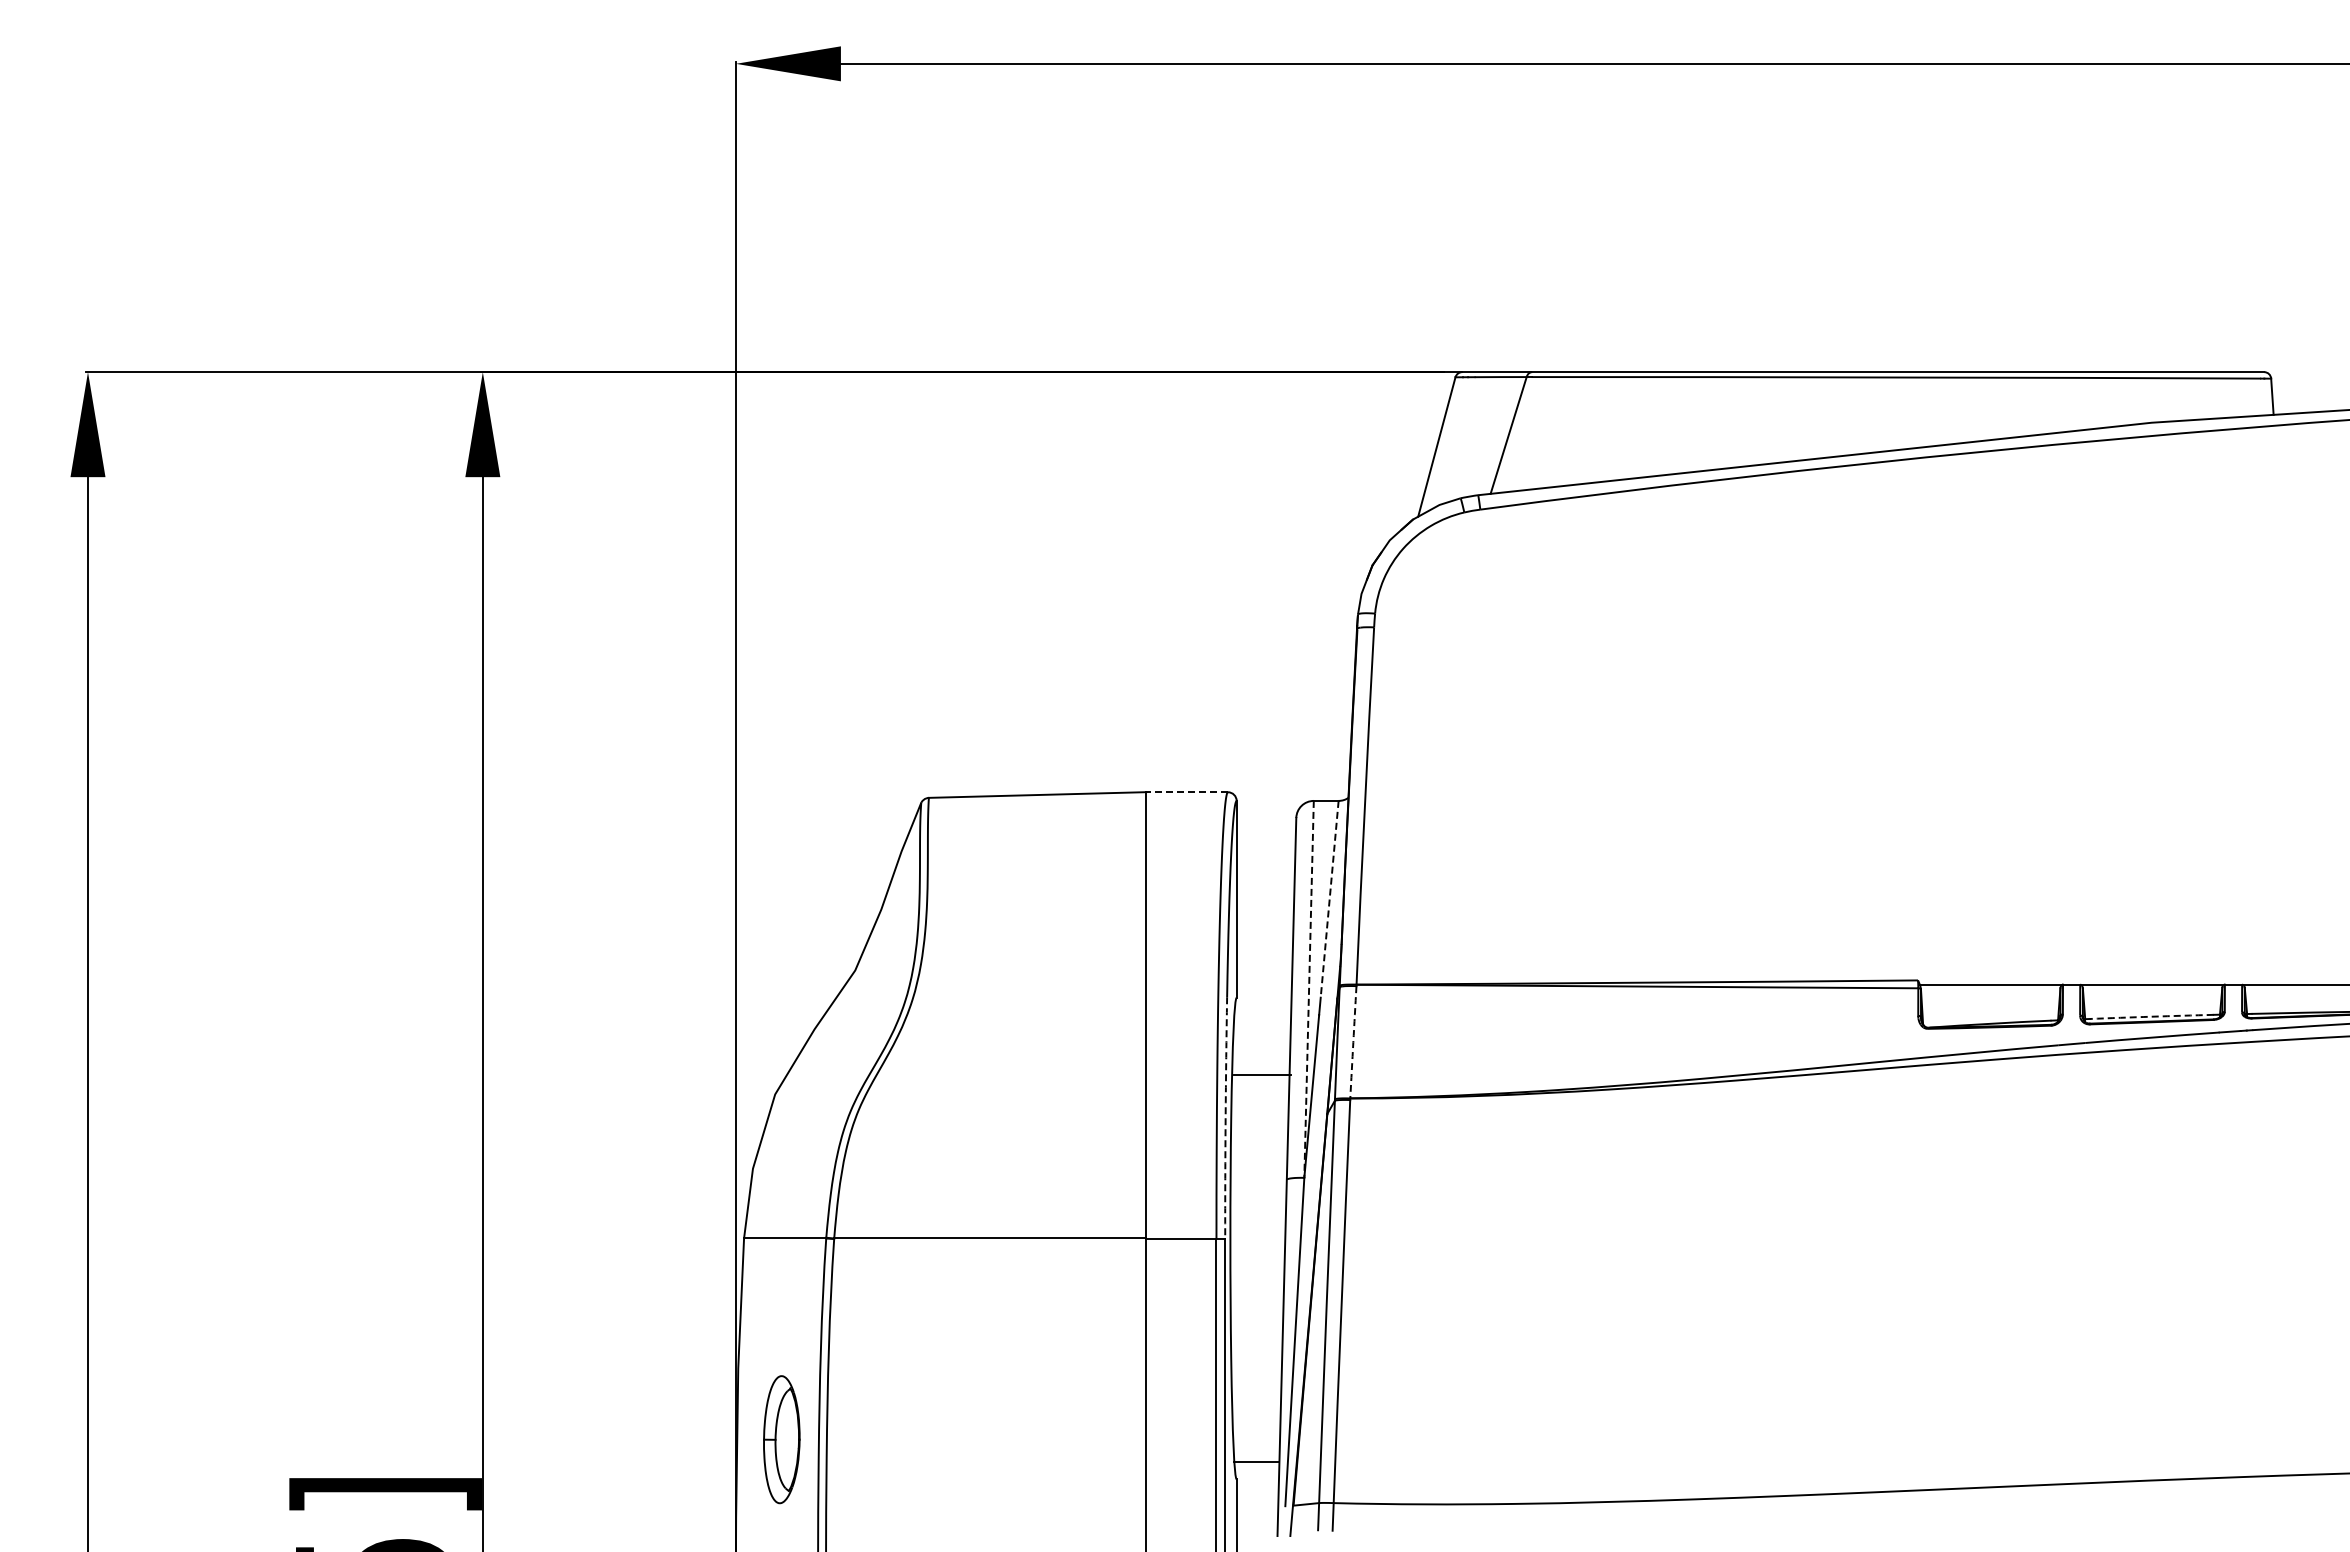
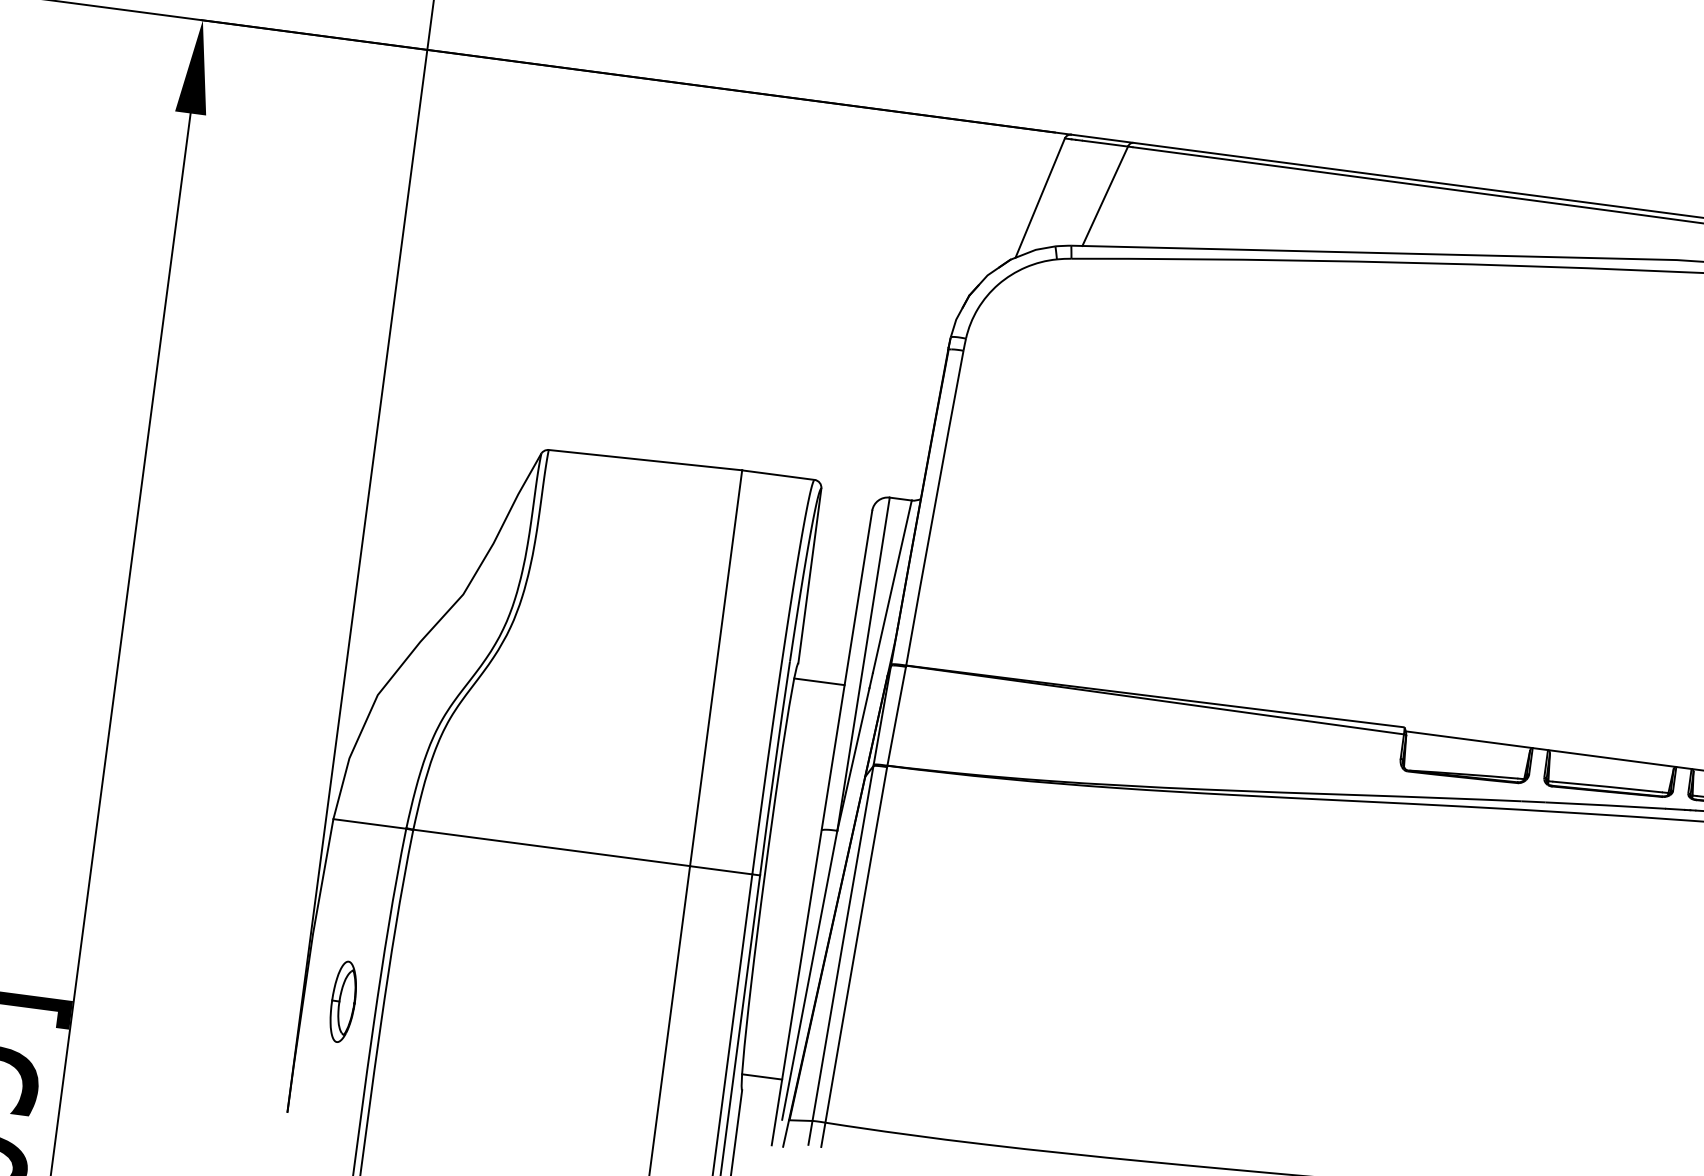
line: (1187, 792) -> (778, 475), dashed -> solid
line: (1329, 899) -> (892, 586), dashed -> solid
line: (1309, 989) -> (863, 664), dashed -> solid
arc: (2151, 1016) -> (1607, 786), dashed -> solid
arc: (1353, 1042) -> (896, 716), dashed -> solid
line: (1262, 1075) -> (819, 681), moved
arc: (1225, 1117) -> (774, 768), dashed -> solid
part: (781, 1439) -> (343, 1001), size x0.71

